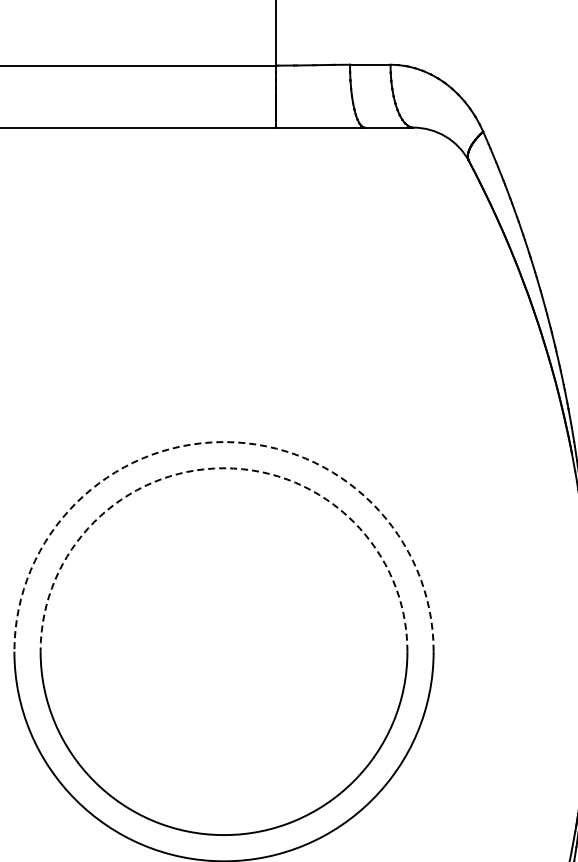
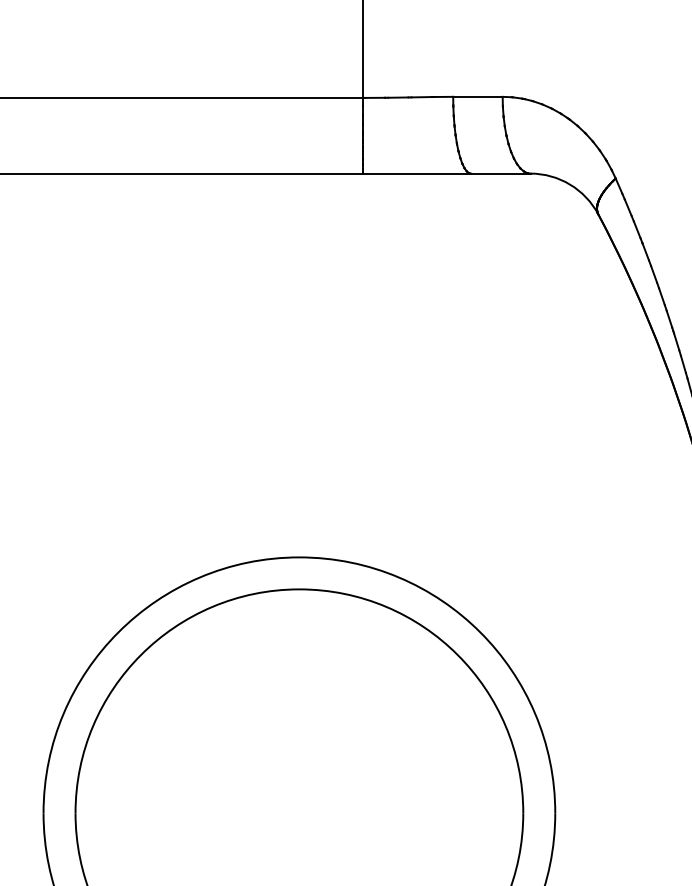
arc: (224, 442) -> (299, 557), dashed -> solid
arc: (224, 468) -> (299, 589), dashed -> solid

